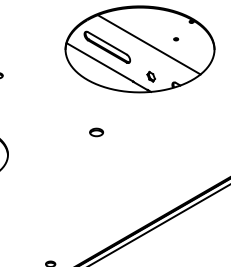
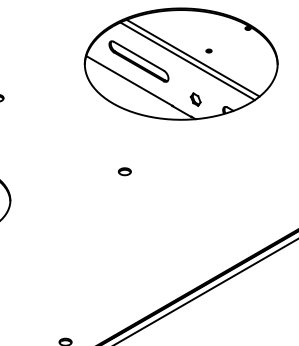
part: (175, 38) -> (208, 50), moved
line: (144, 47) -> (187, 61), added
part: (96, 132) -> (124, 171), size x0.71

